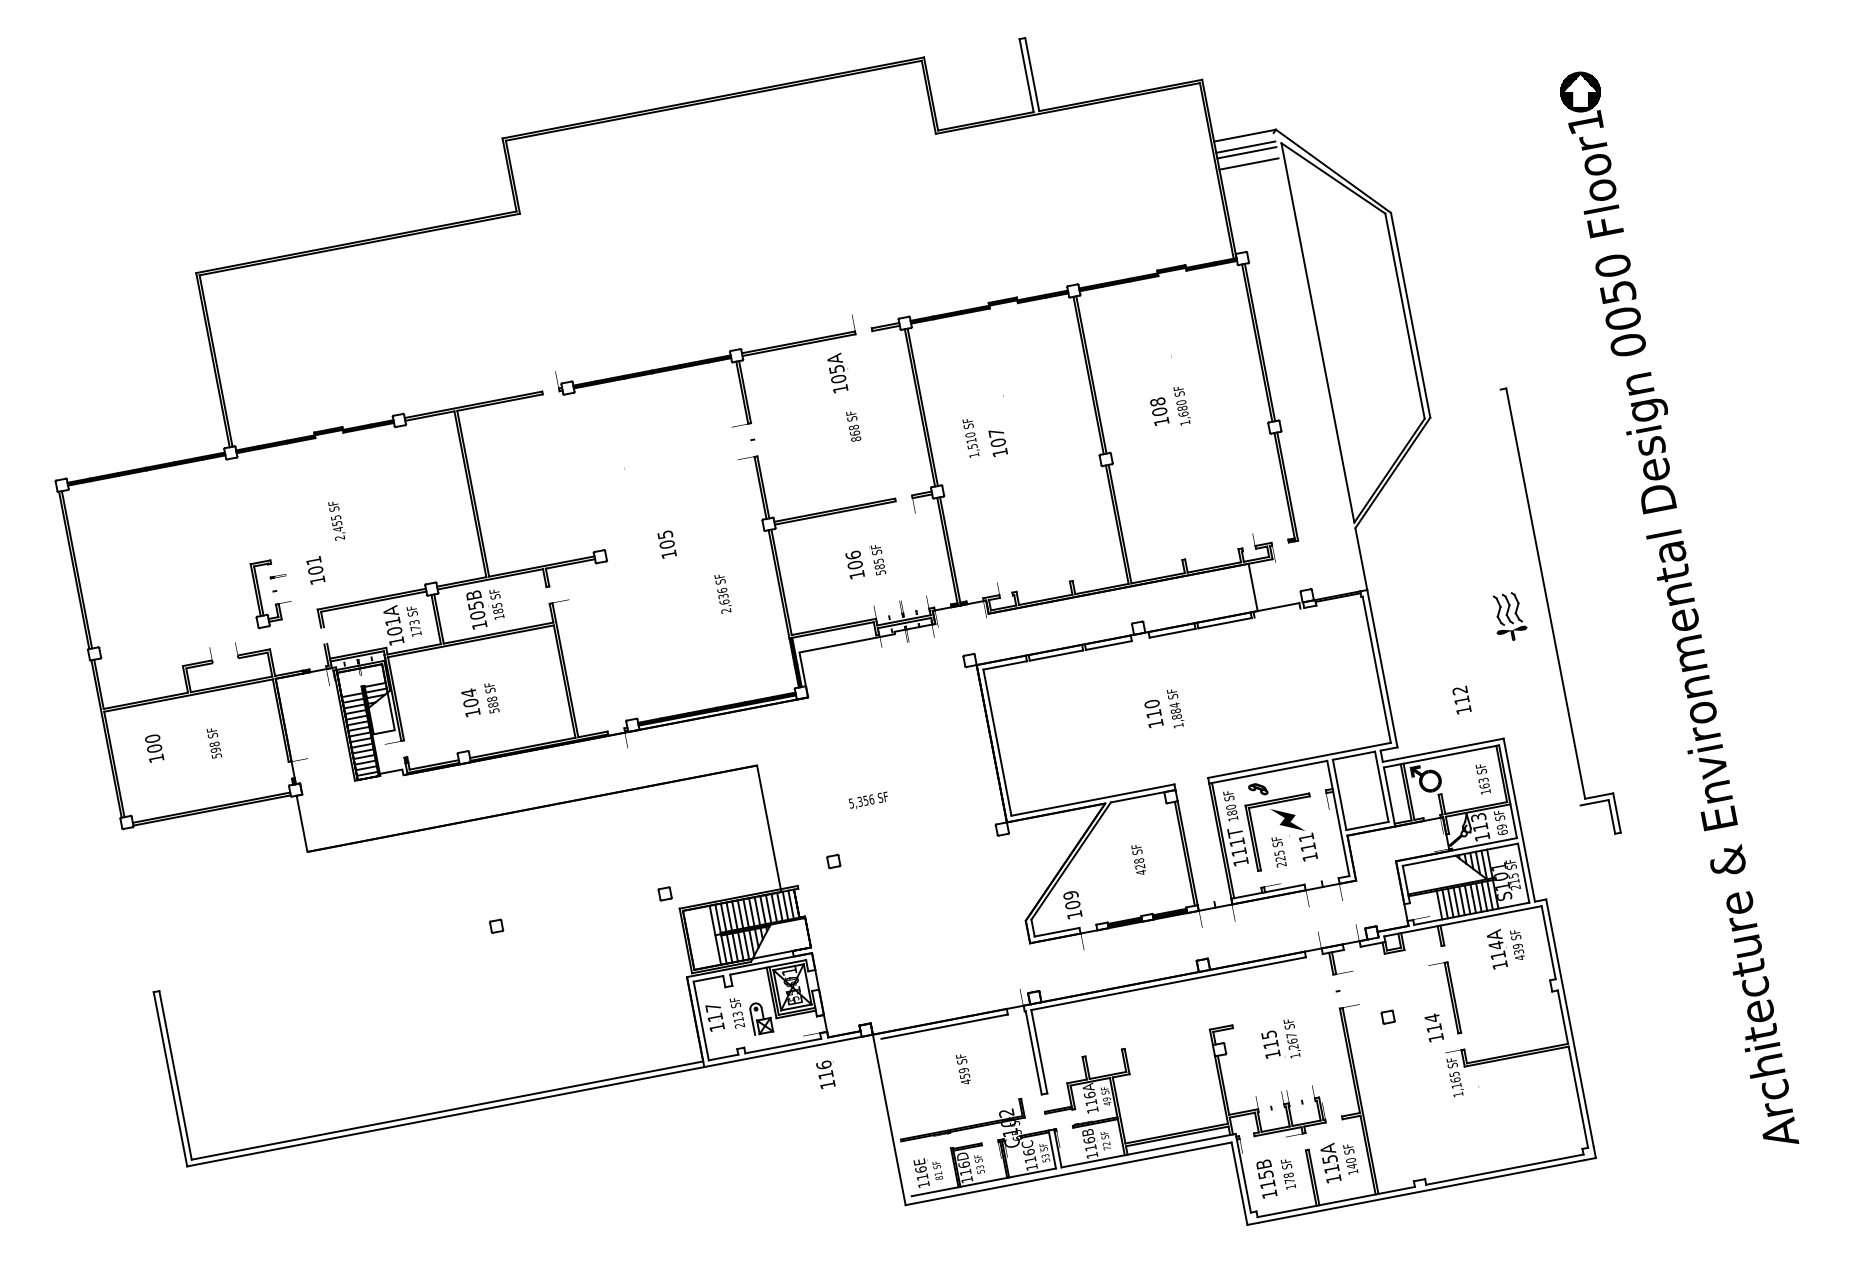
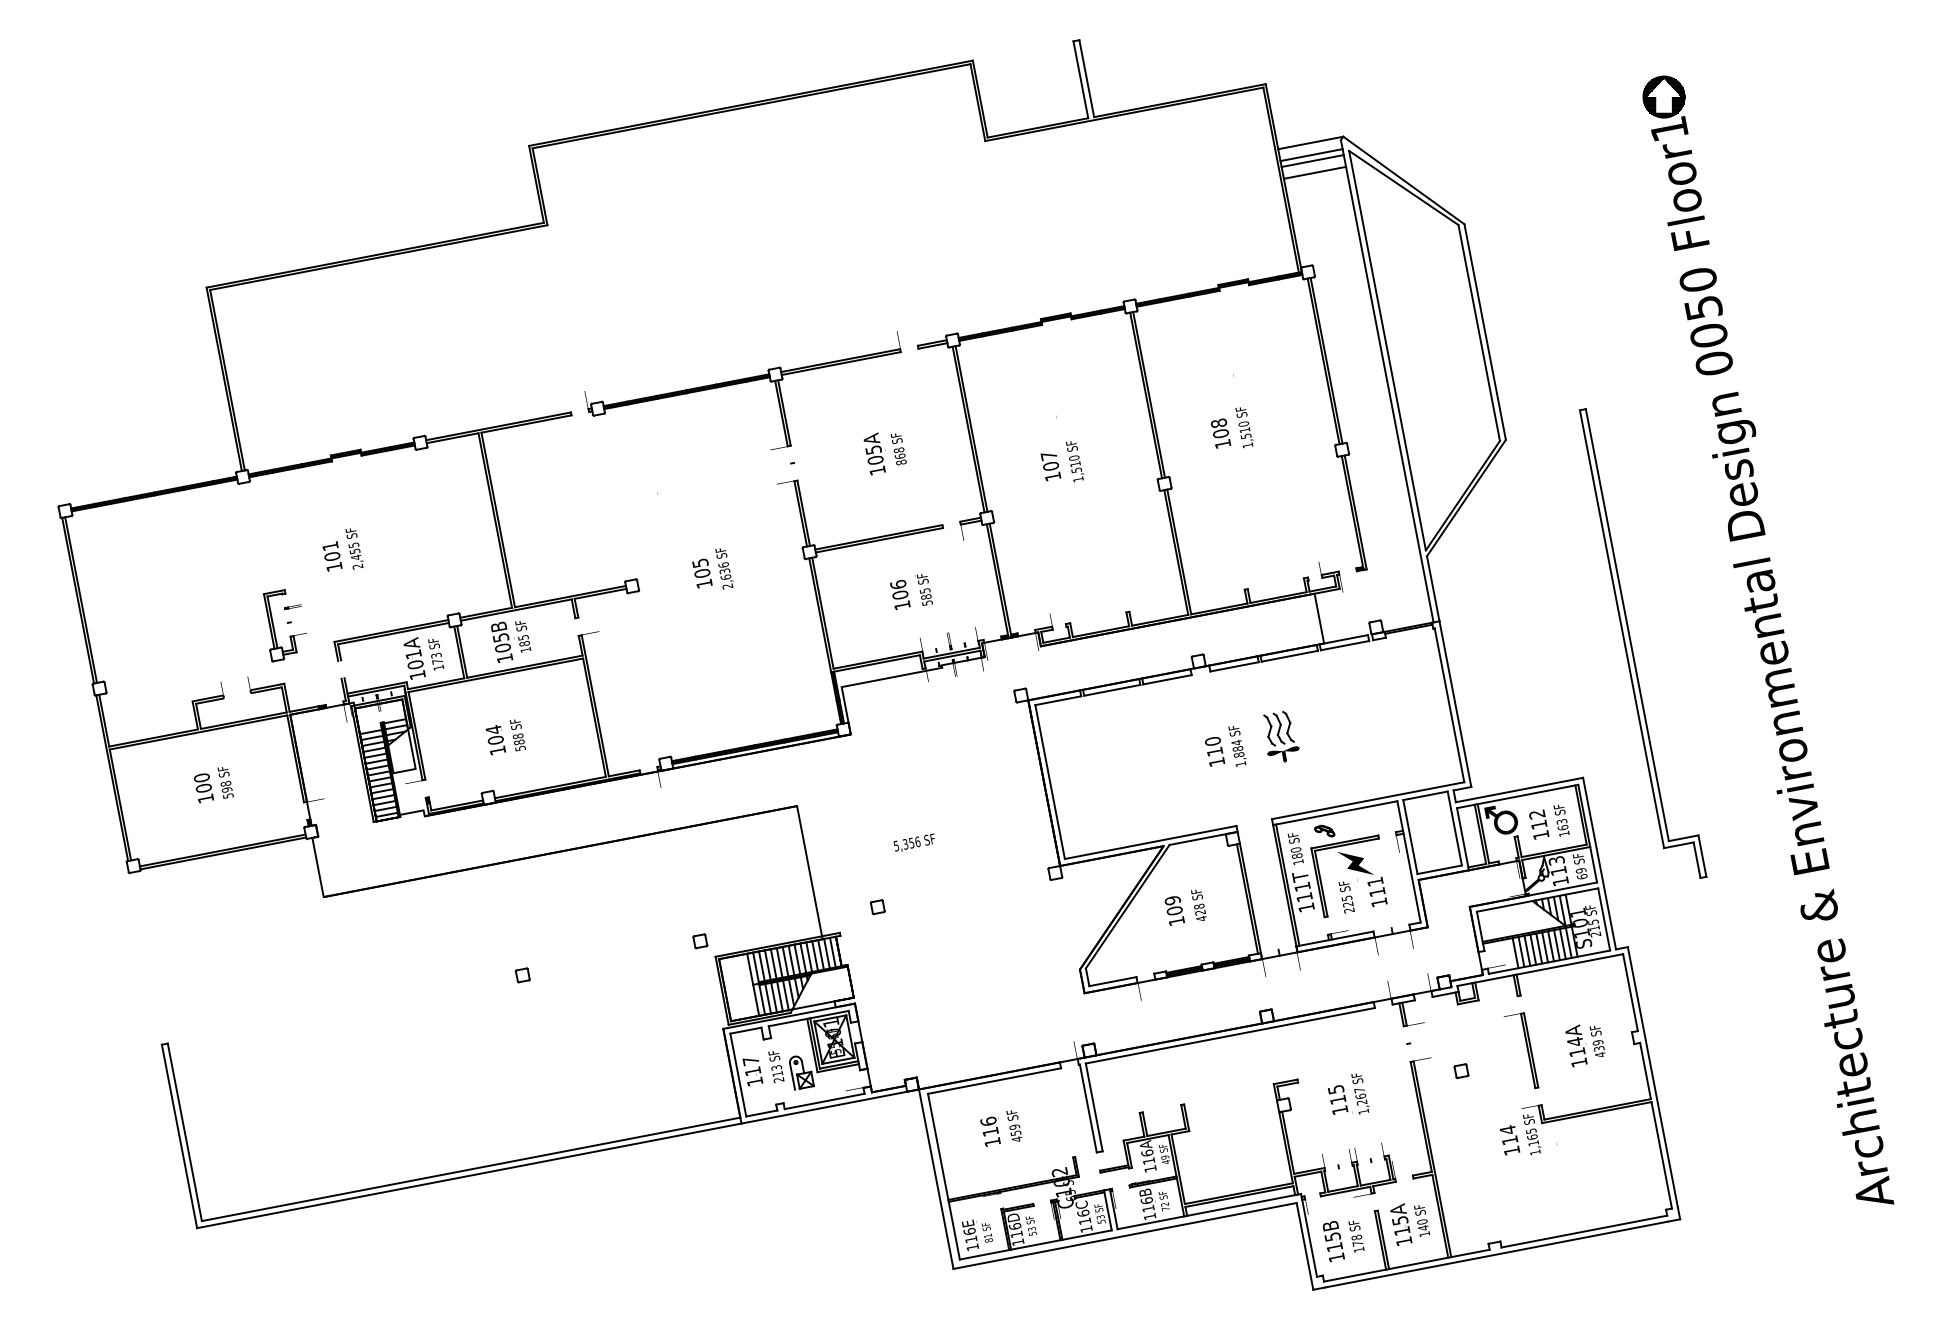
line: (1317, 362) -> (1387, 381), added
text: (837, 372) -> (874, 453), moved
text: (1182, 410) -> (1244, 432), 1,680 -> 1,510
text: (970, 438) -> (1074, 461), moved
text: (315, 570) -> (332, 556), moved
text: (722, 593) -> (723, 568), moved
line: (1540, 597) -> (1621, 629), added
line: (1277, 612) -> (1344, 644), added
part: (1509, 616) -> (1280, 736), moved
text: (1461, 699) -> (1538, 823), moved
text: (154, 748) -> (203, 788), moved
text: (1072, 905) -> (1174, 911), moved
text: (1505, 949) -> (1585, 1046), moved
text: (1433, 1027) -> (1509, 1139), moved
text: (825, 1074) -> (990, 1131), moved
line: (896, 1117) -> (943, 1176), added

